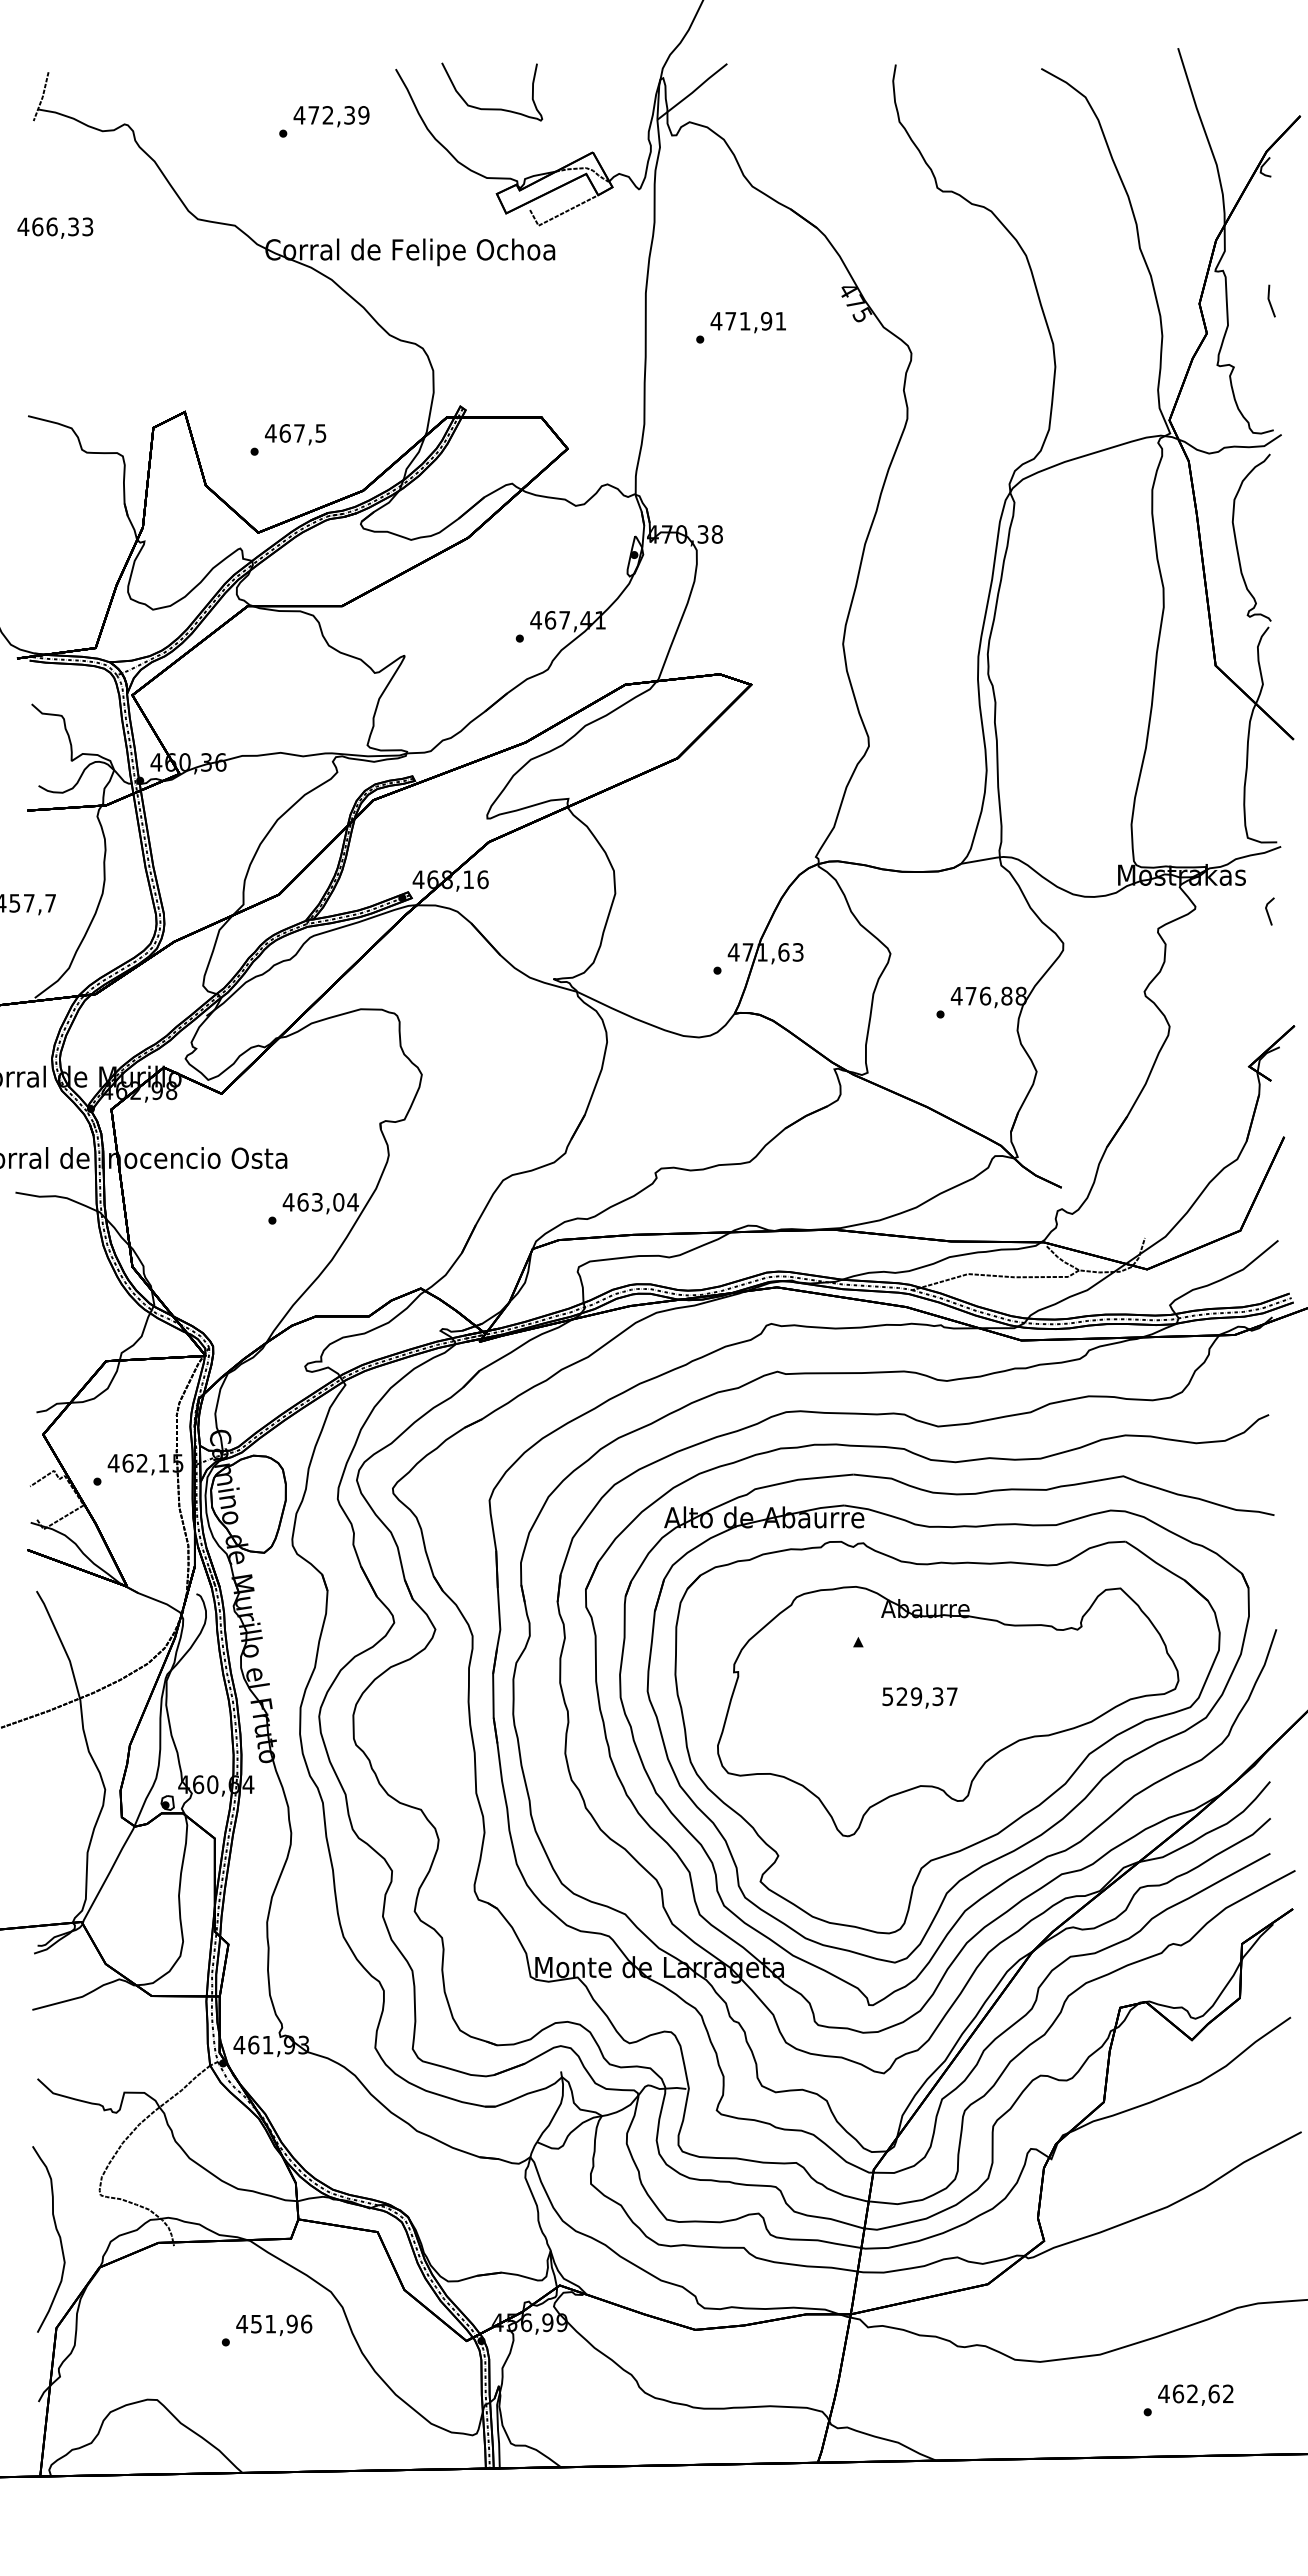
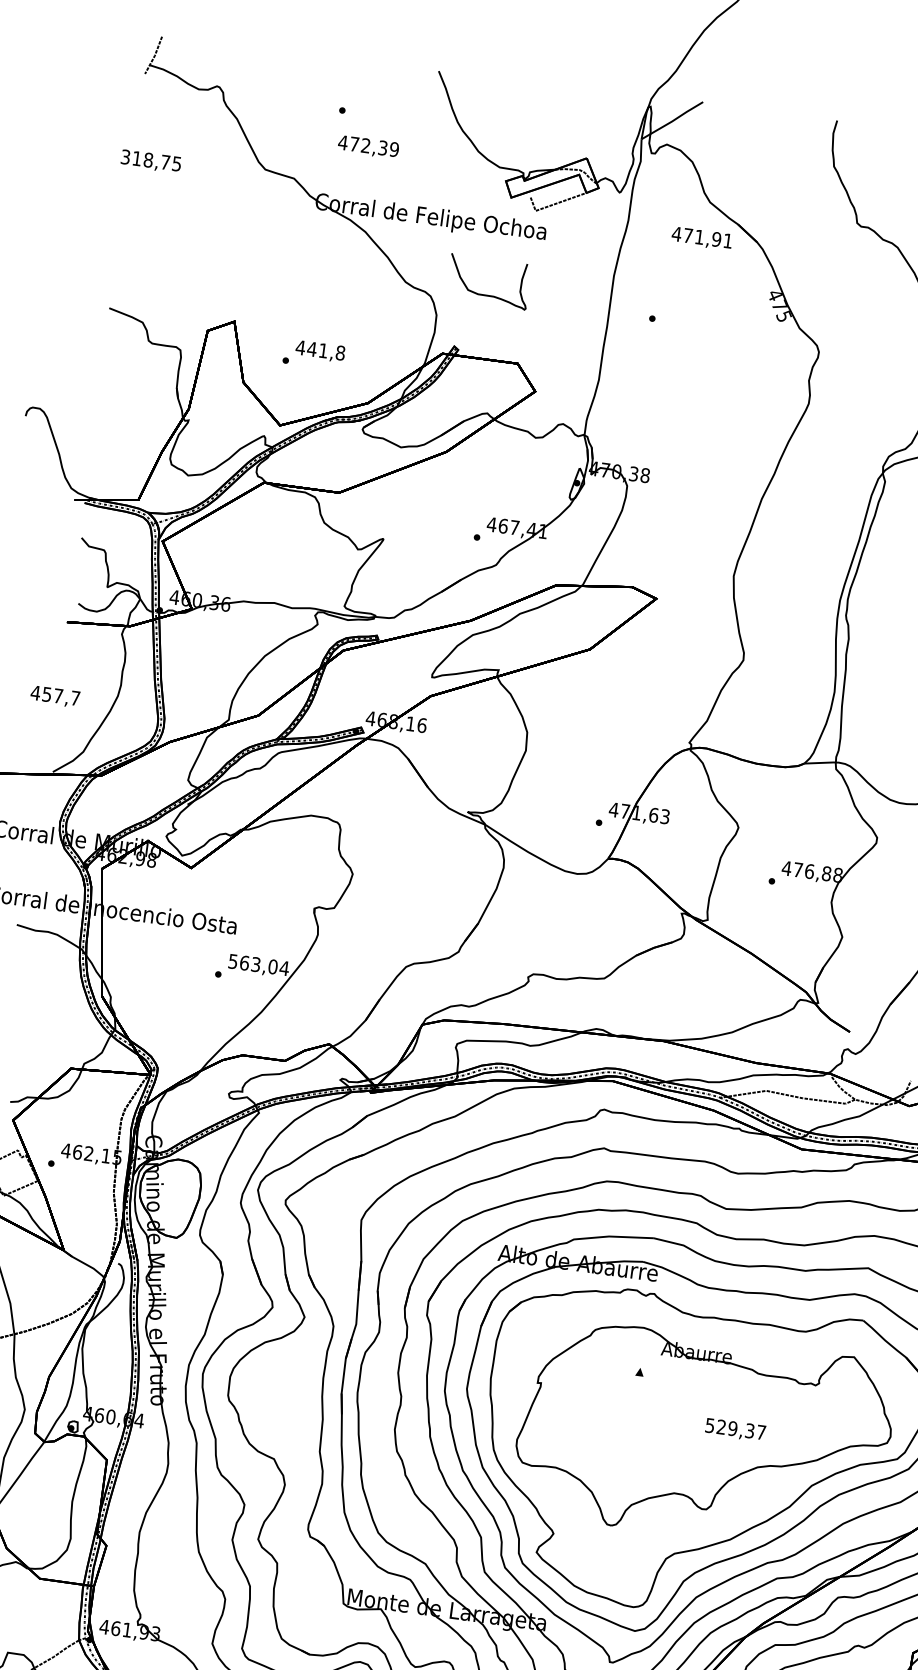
curve: (492, 108) -> (487, 294), moved
text: (331, 116) -> (368, 147), moved
text: (55, 226) -> (151, 160), 466,33 -> 318,75
text: (747, 322) -> (701, 238), moved
text: (302, 433) -> (325, 351), 467,5 -> 441,8
text: (288, 1202) -> (233, 961), 463,04 -> 563,04
text: (919, 1697) -> (735, 1429), moved

